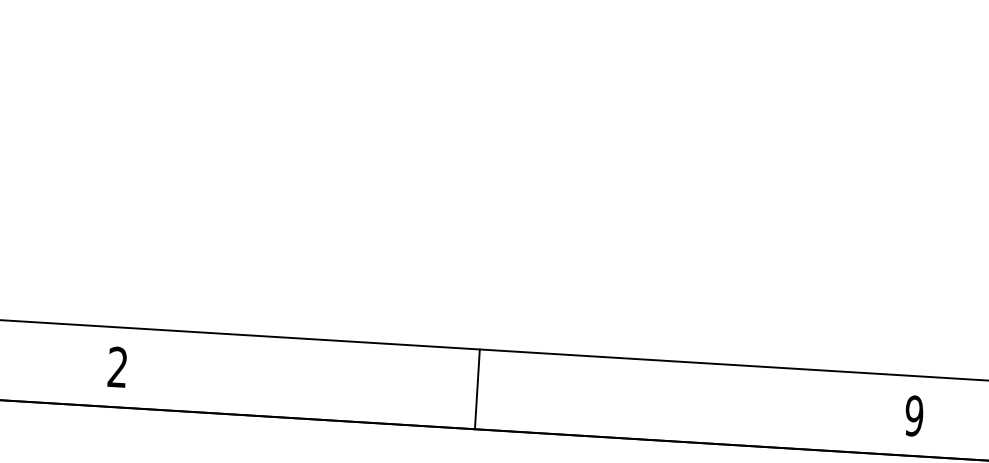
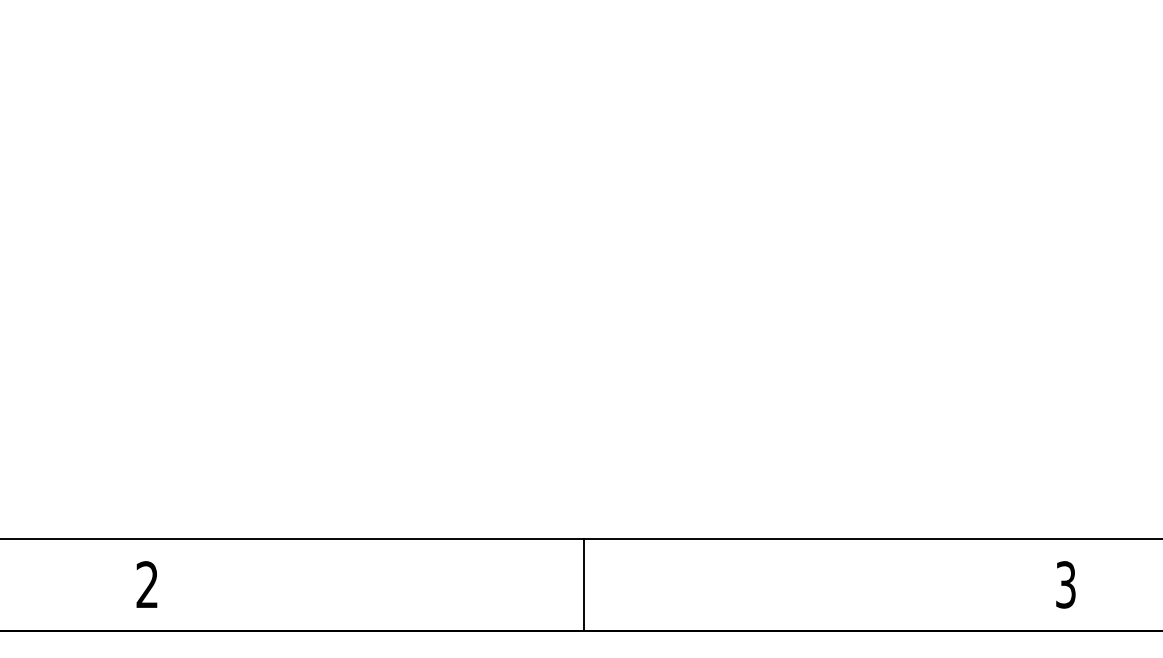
line: (477, 389) -> (584, 584), moved
text: (913, 415) -> (1065, 584), 9 -> 3

